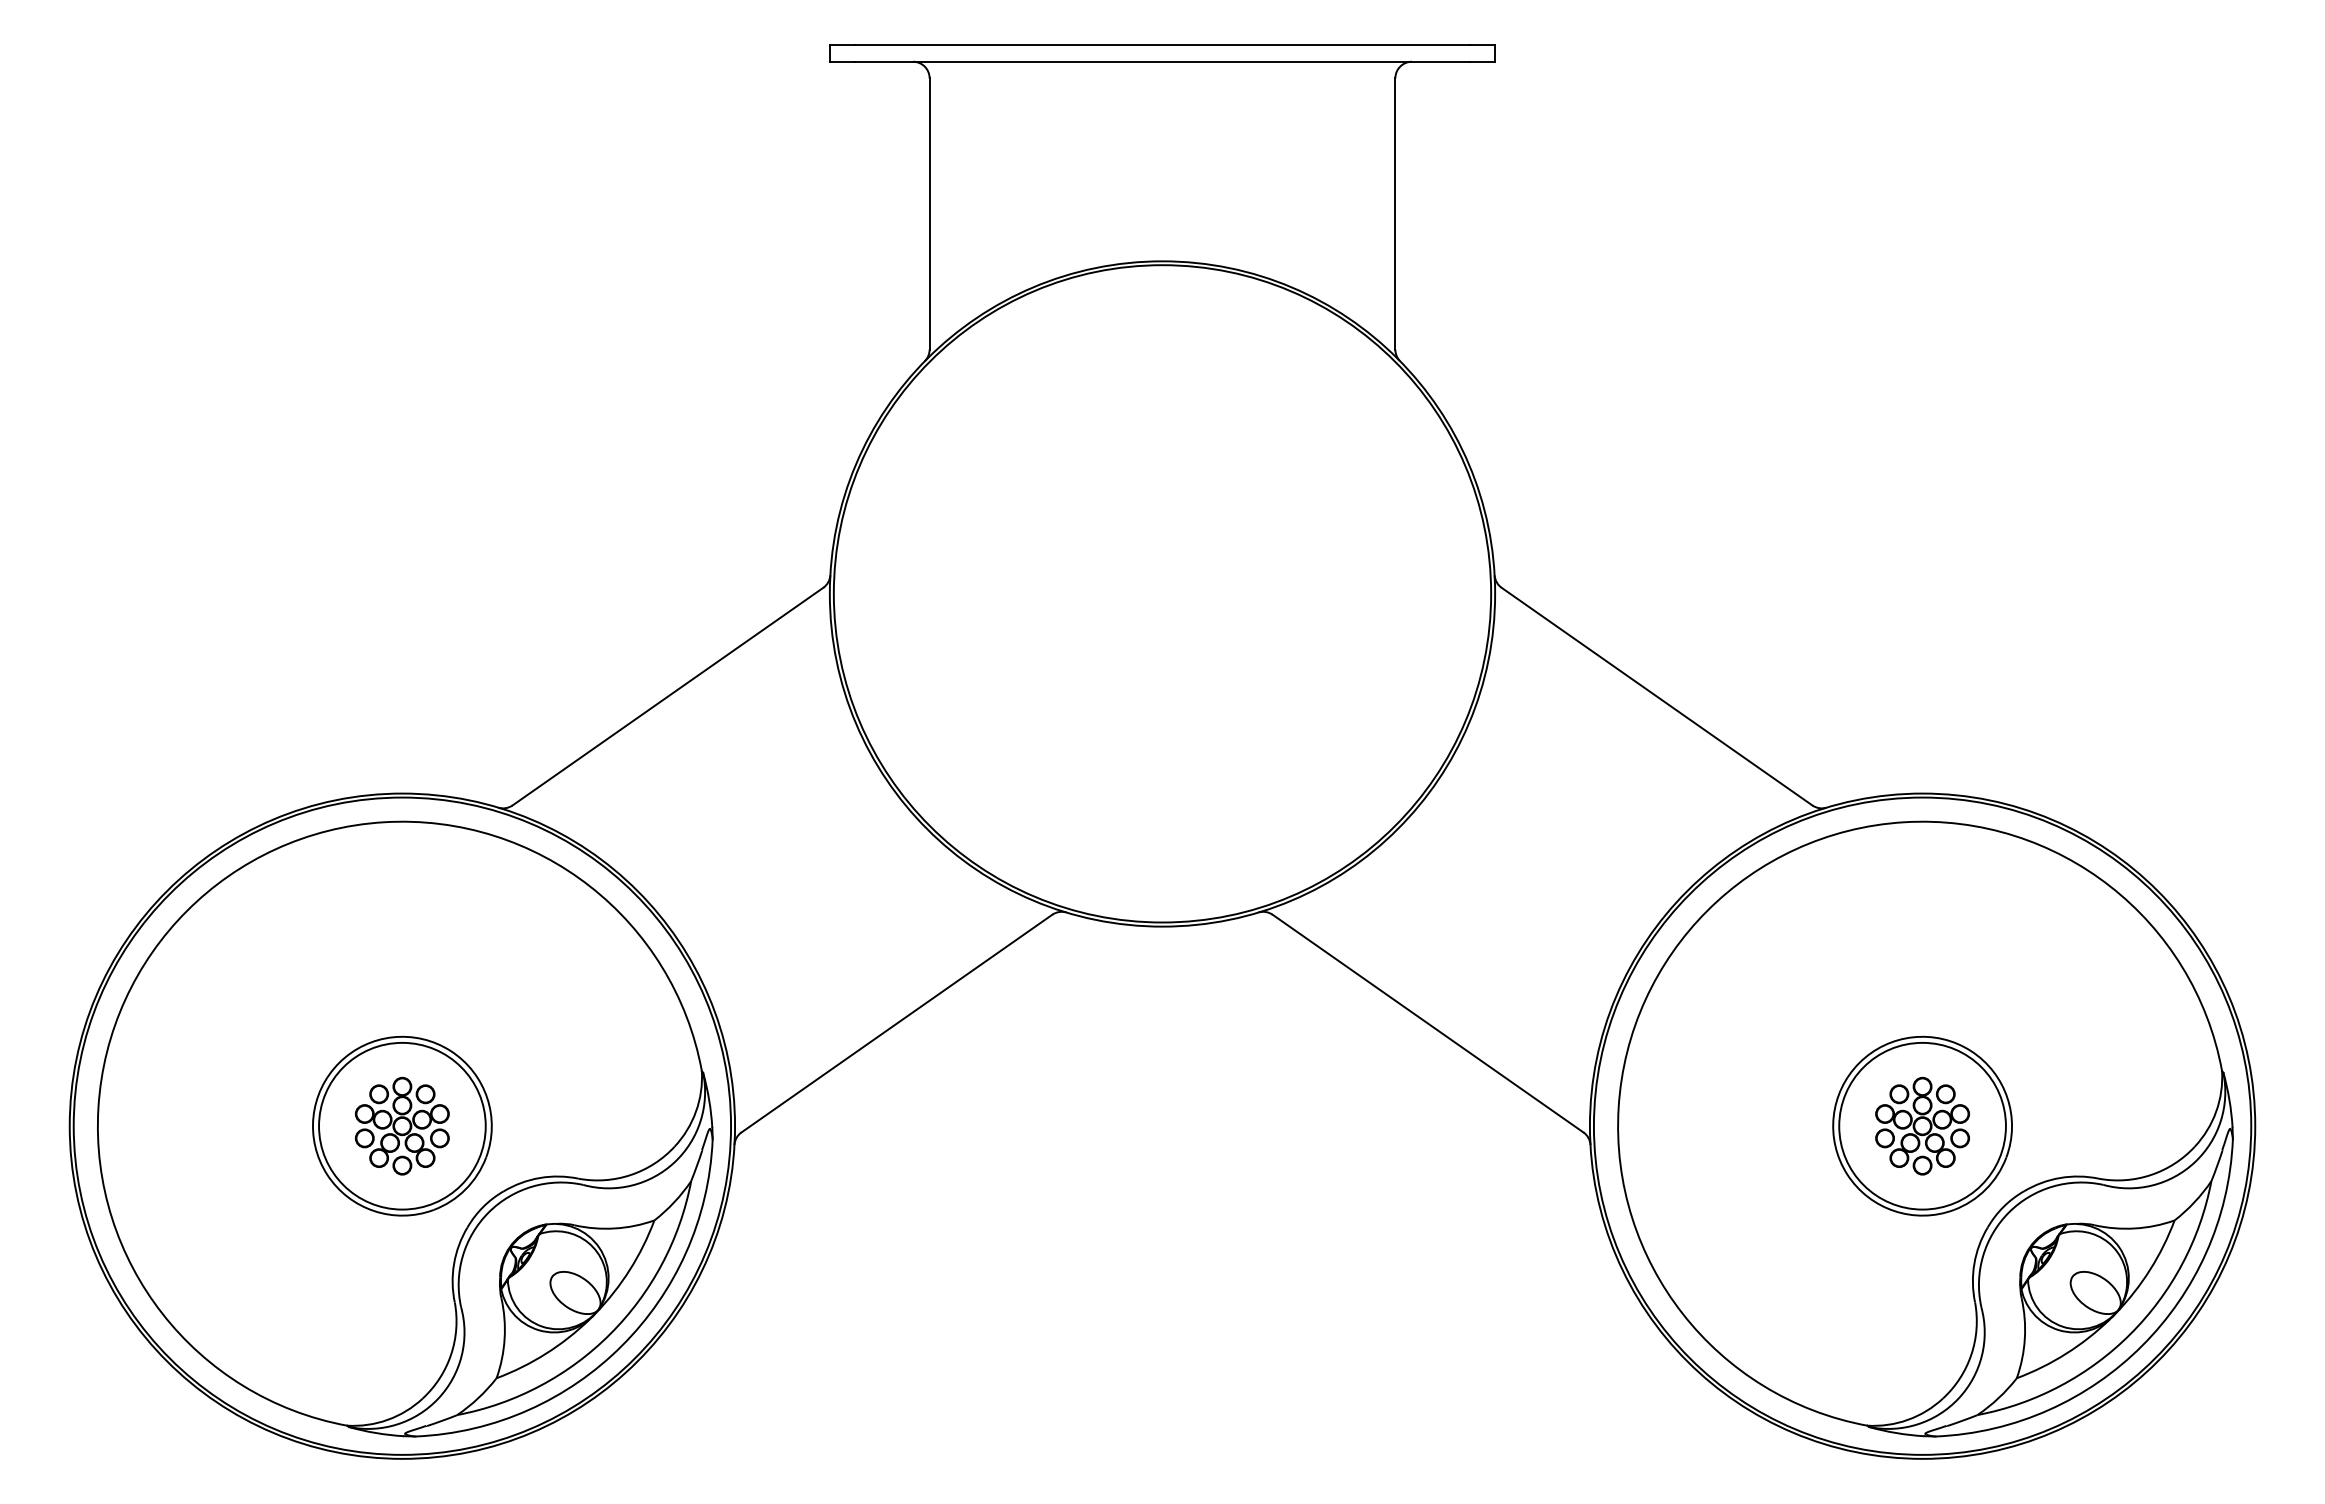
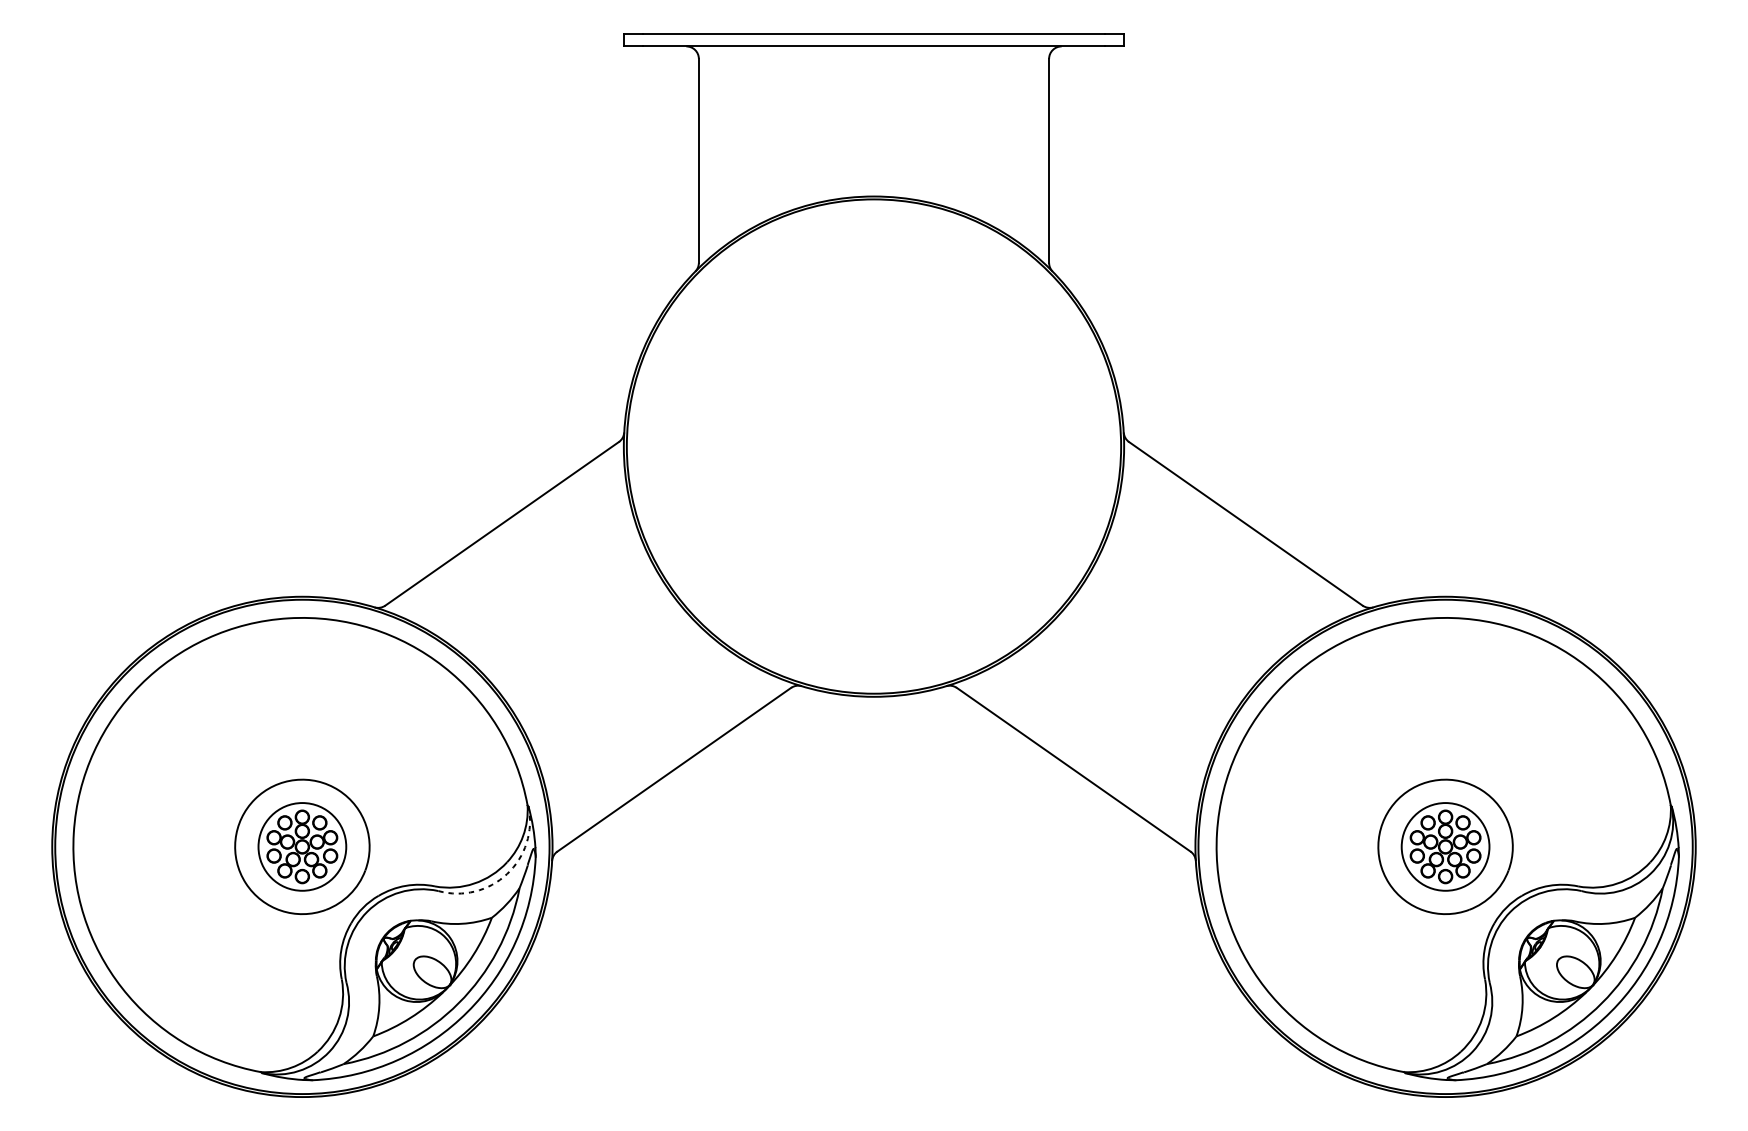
circle: (402, 1125) -> (302, 846), size x0.7
circle: (1922, 1125) -> (1445, 846), size x0.7
arc: (674, 1162) -> (507, 874), solid -> dashed

